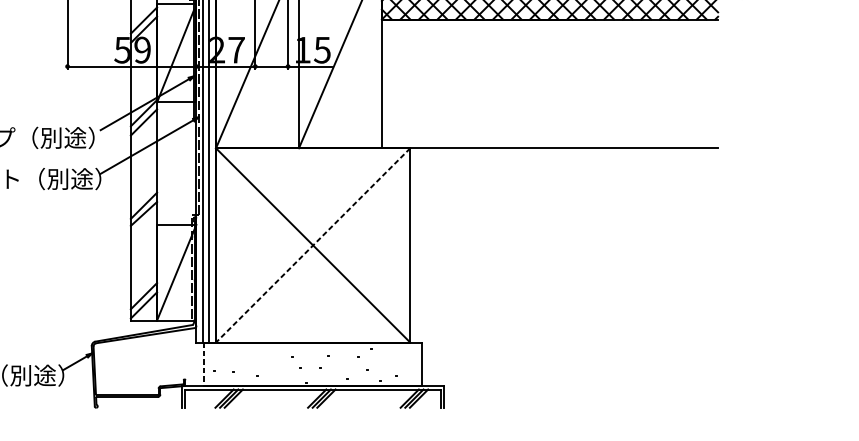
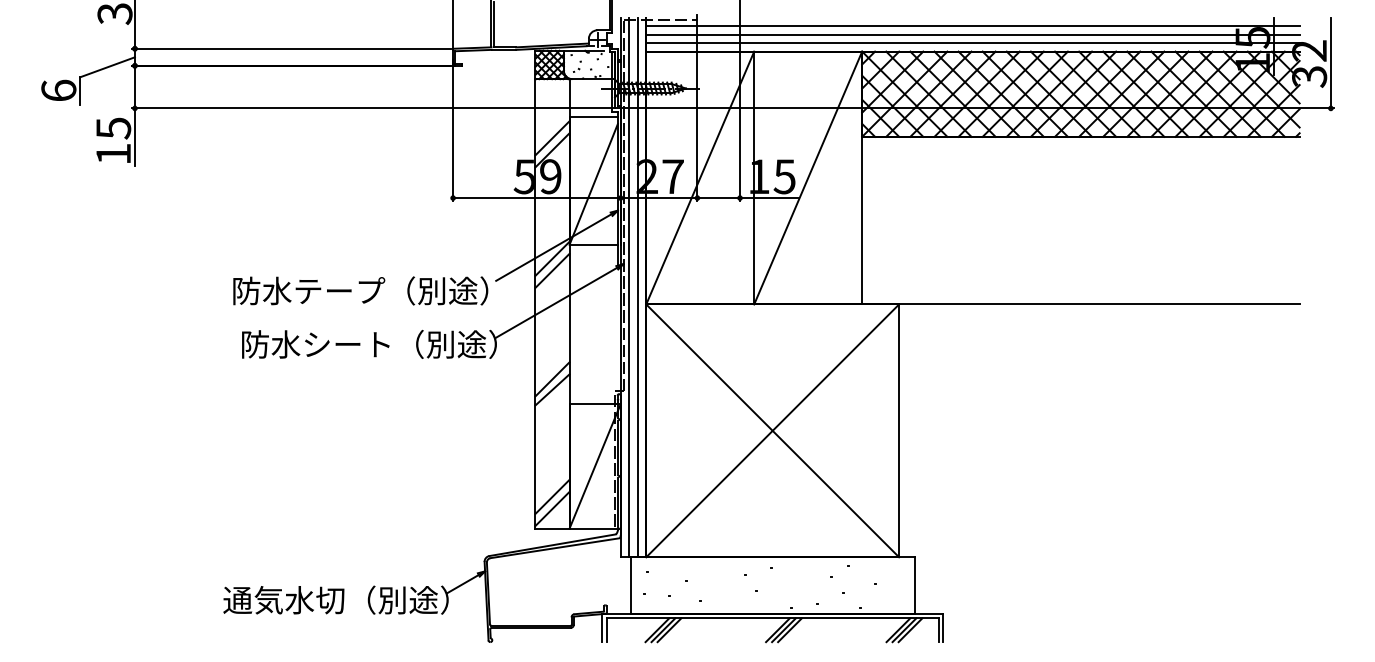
line: (313, 245) -> (772, 430), dashed -> solid
line: (203, 365) -> (630, 586), dashed -> solid

